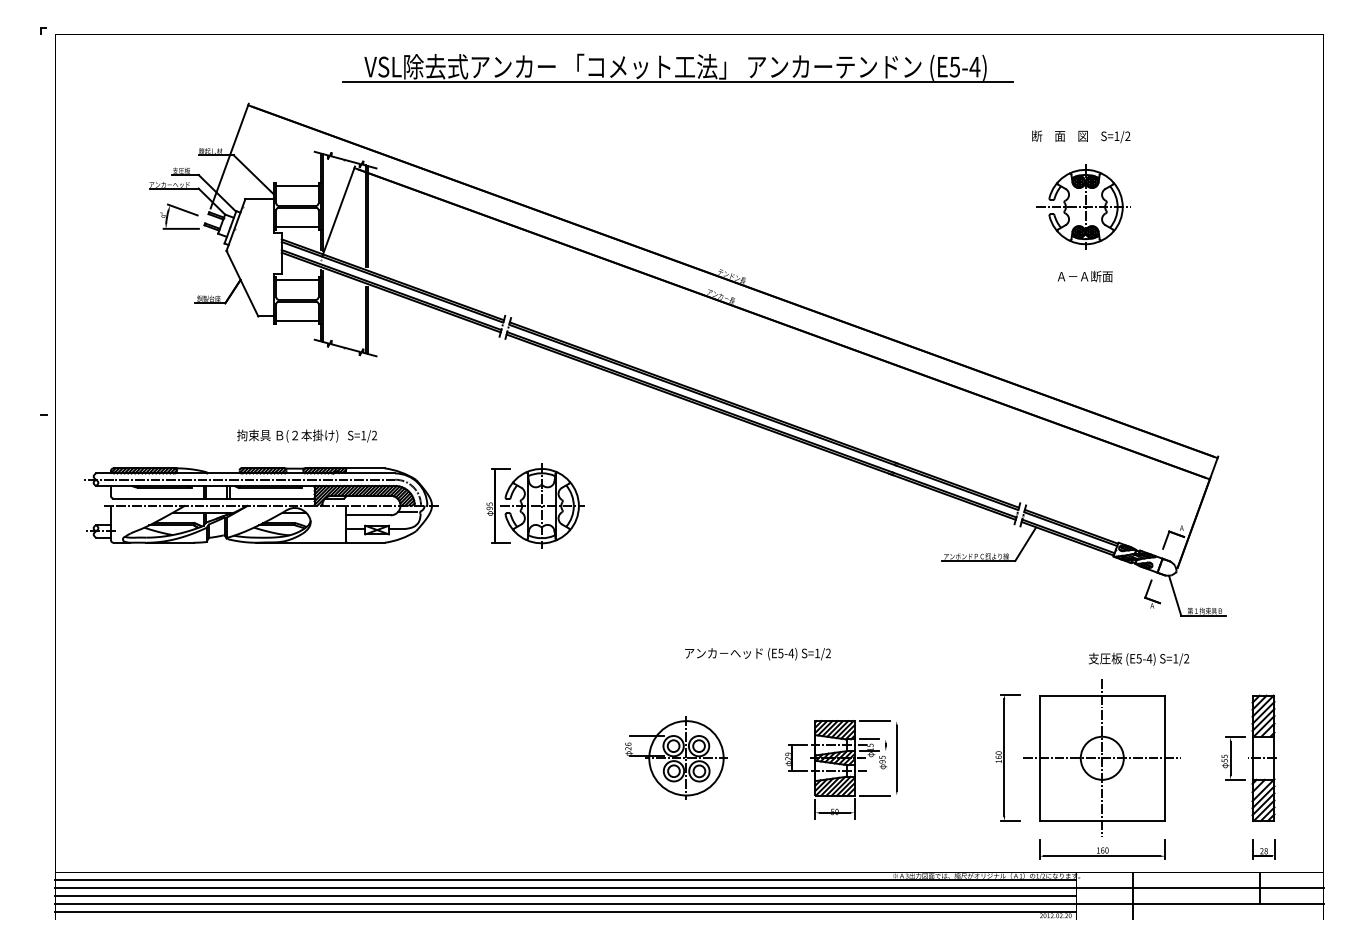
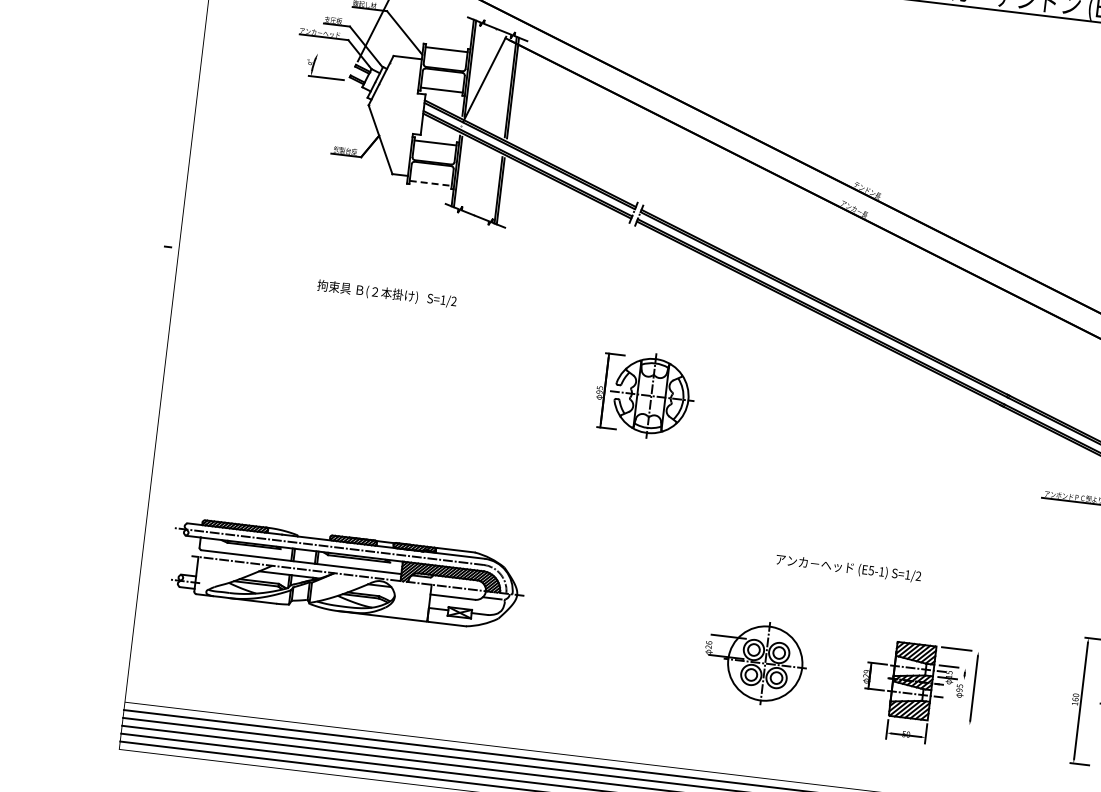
line: (182, 209) -> (329, 58), removed
line: (297, 321) -> (430, 183), solid -> dashed
text: (307, 435) -> (387, 293), moved
part: (261, 505) -> (347, 574), moved
text: (791, 653) -> (881, 571), (E5-4) -> (E5-1)
line: (874, 795) -> (947, 722), removed

